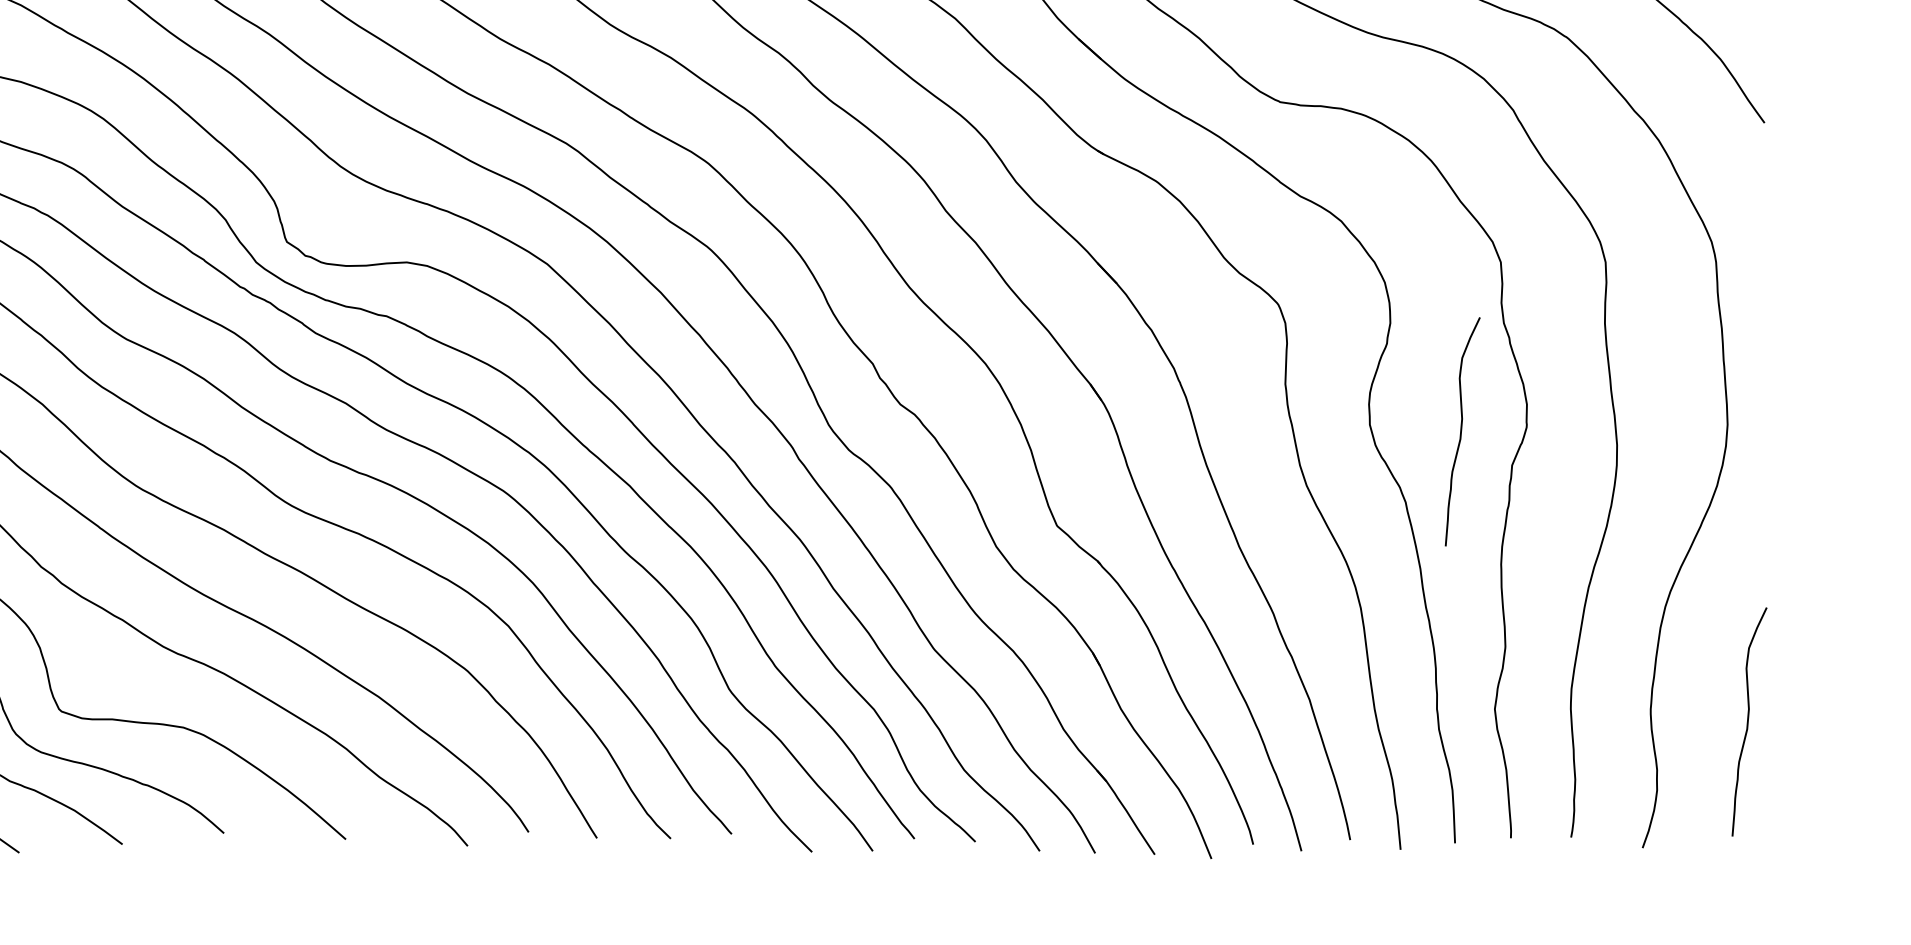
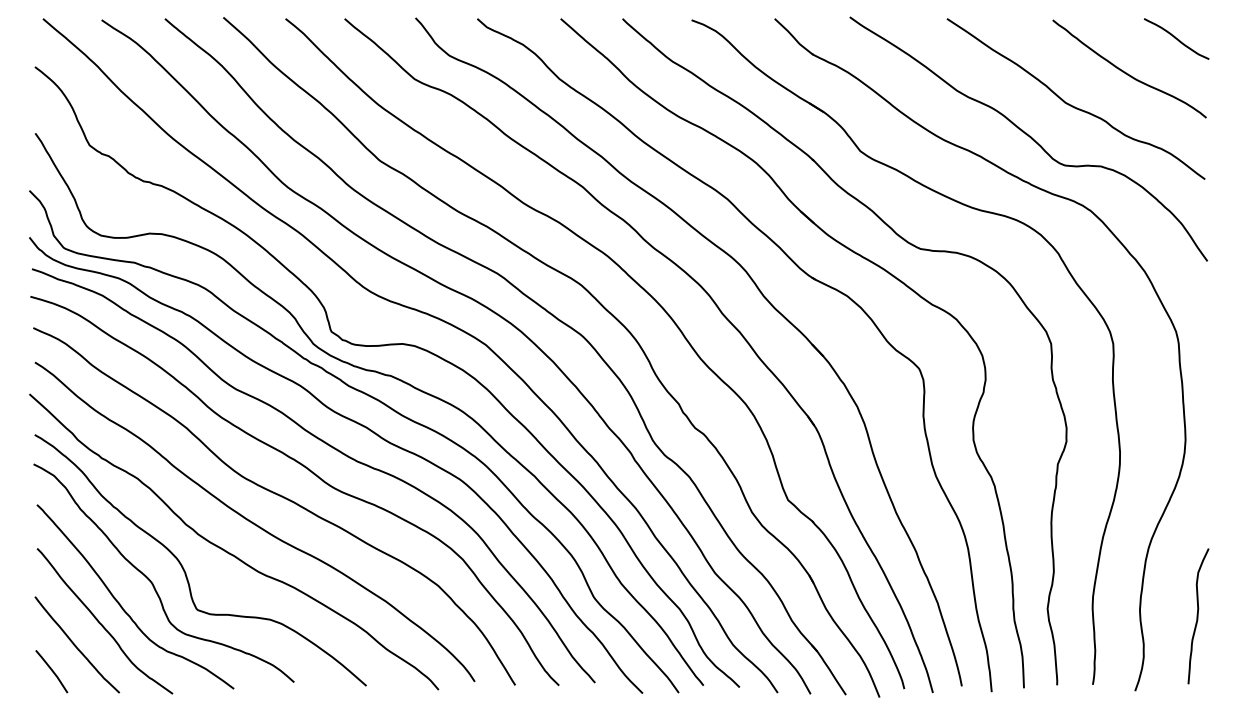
curve: (1462, 432) -> (1028, 444), removed

